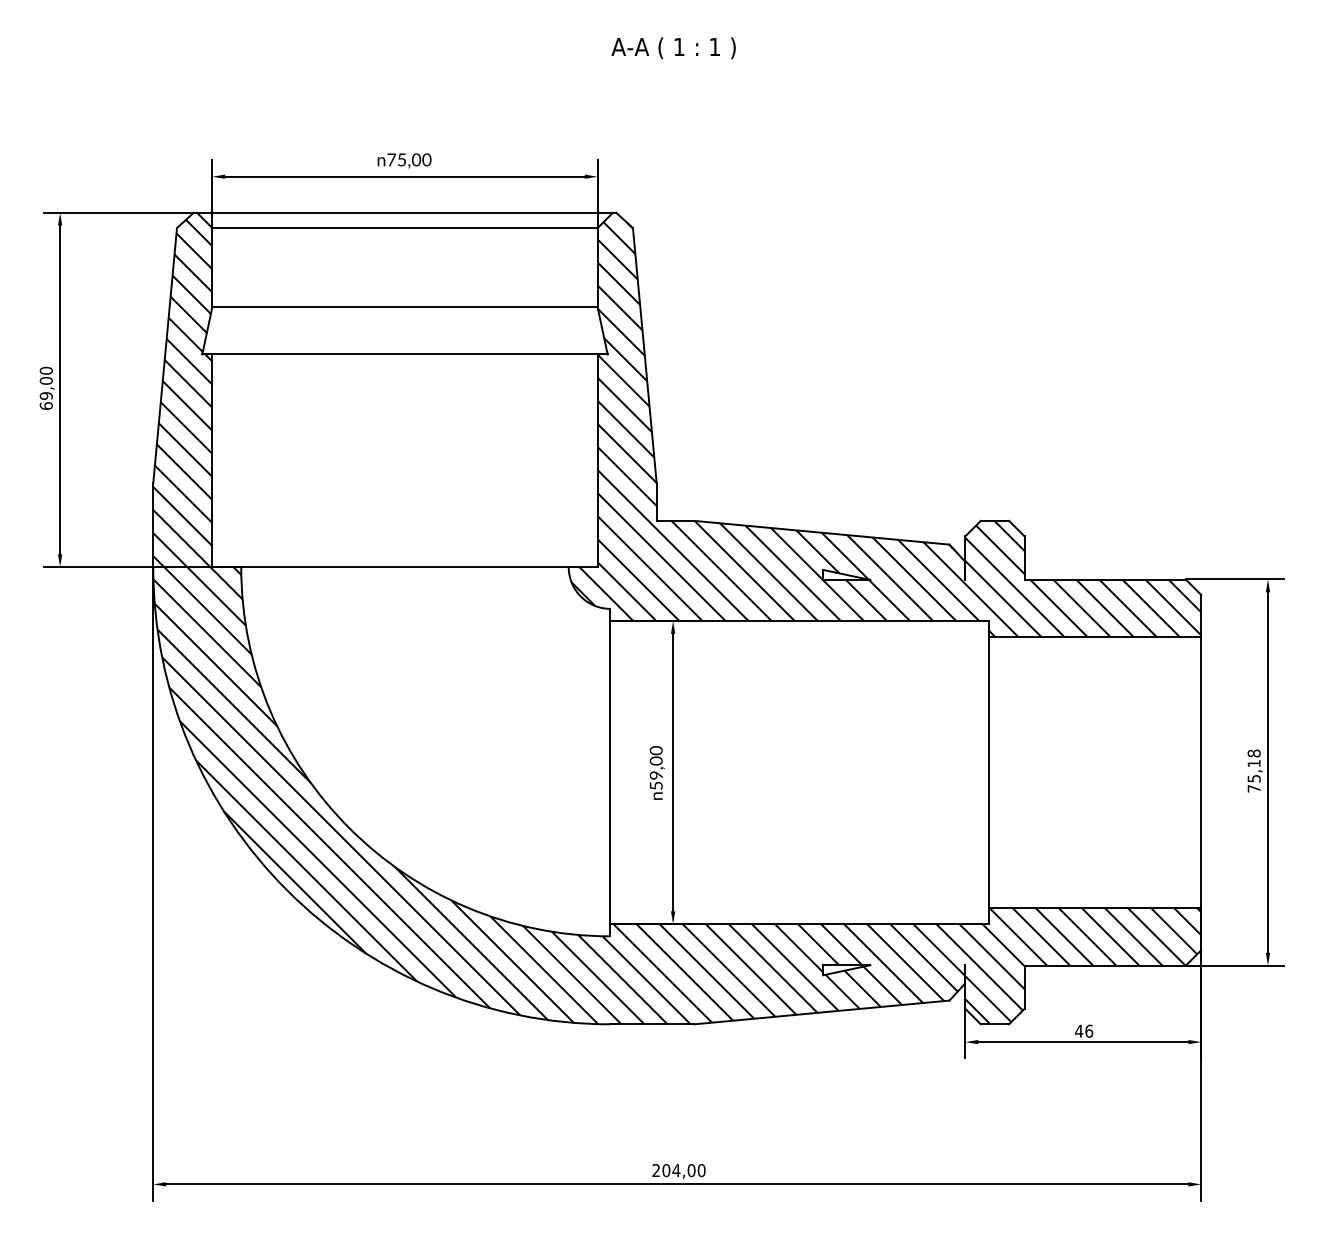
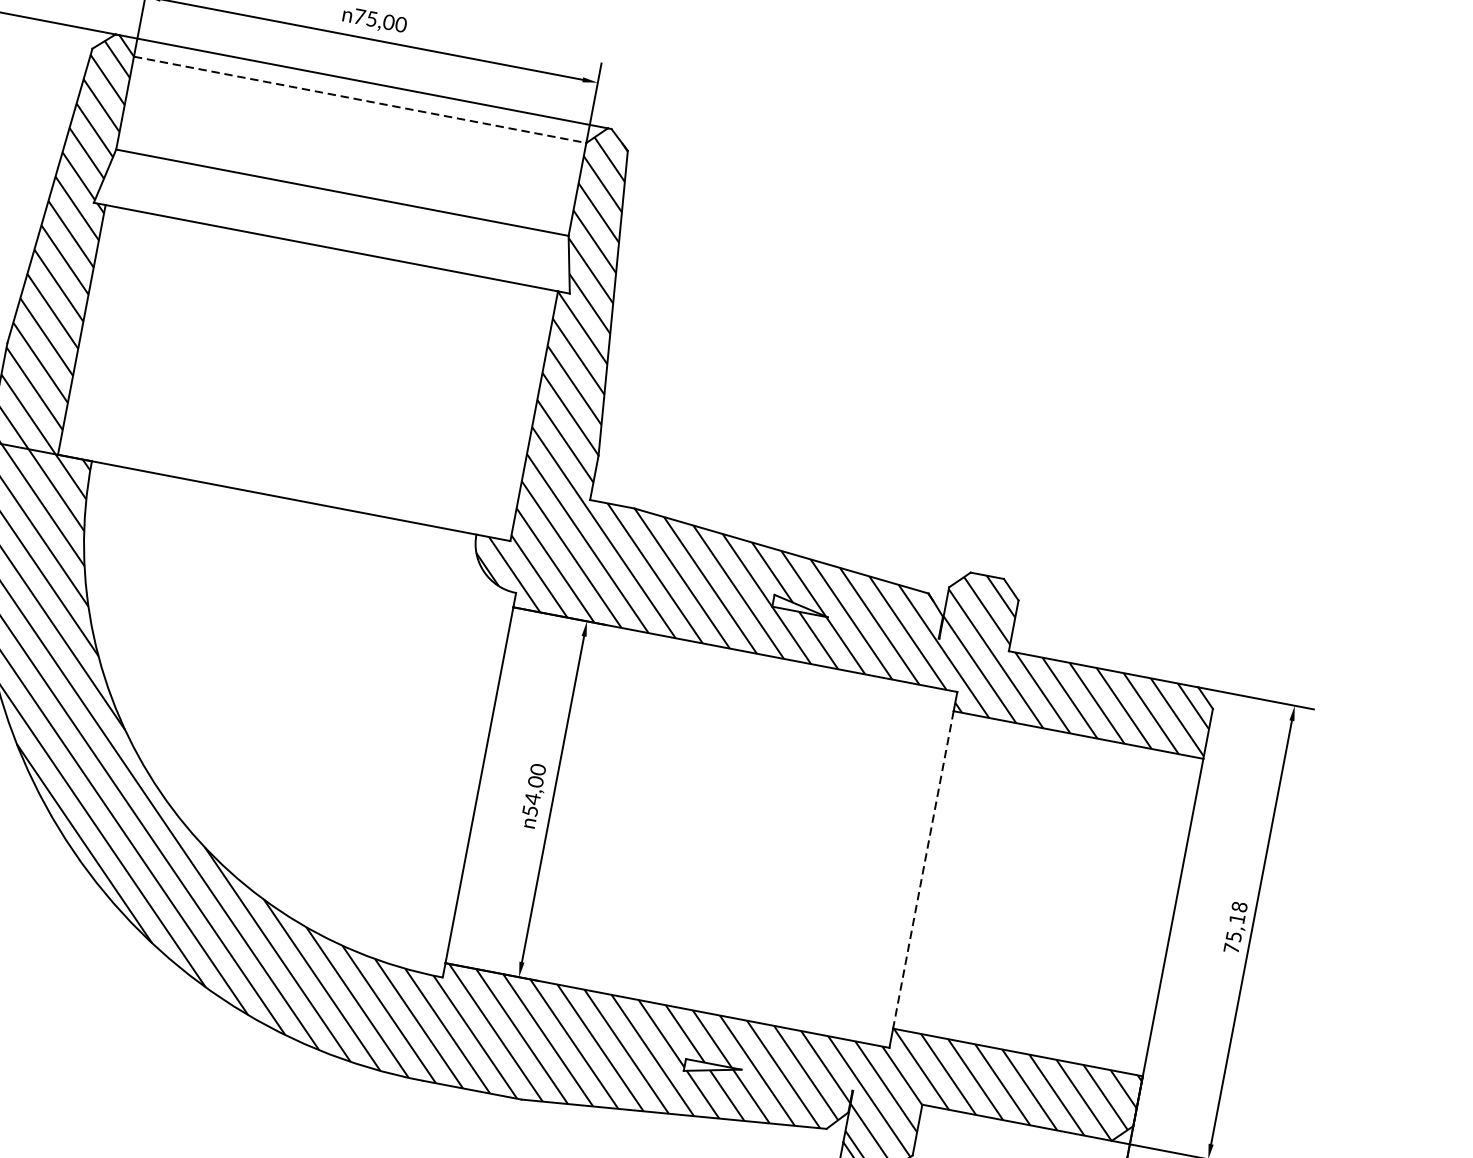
line: (404, 228) -> (359, 100), solid -> dashed
line: (988, 773) -> (923, 870), solid -> dashed
text: (655, 775) -> (531, 798), 59,00 -> 54,00

